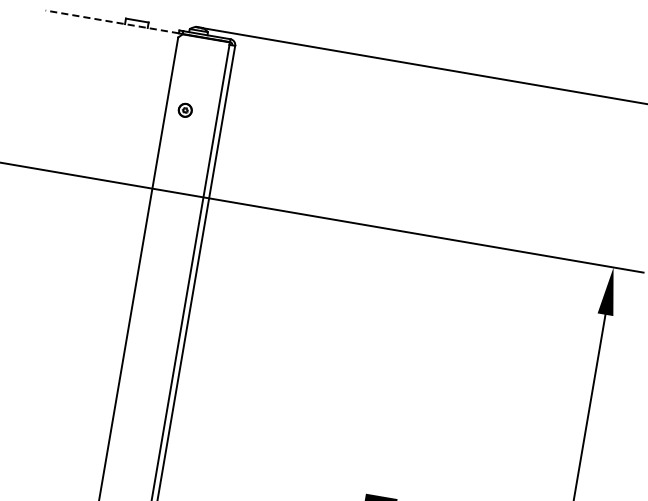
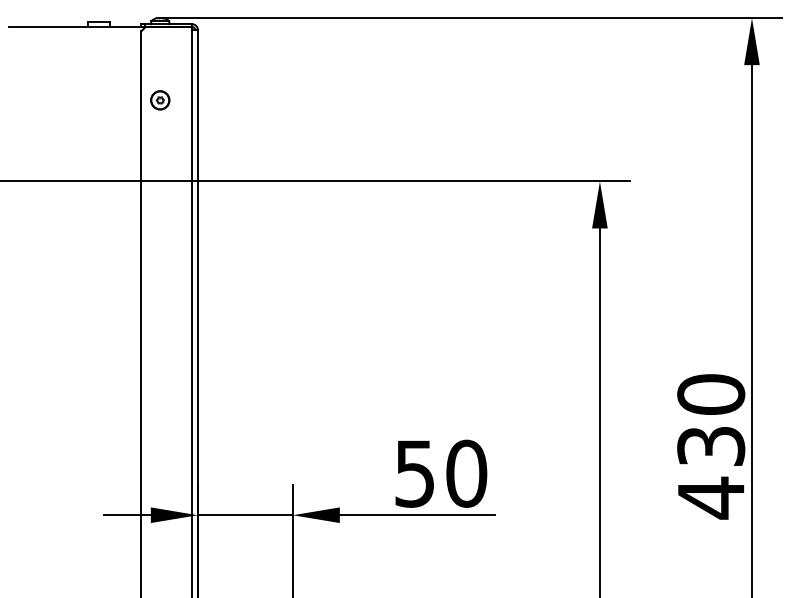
line: (111, 22) -> (74, 27), dashed -> solid
part: (185, 110) -> (160, 100), size x1.43

